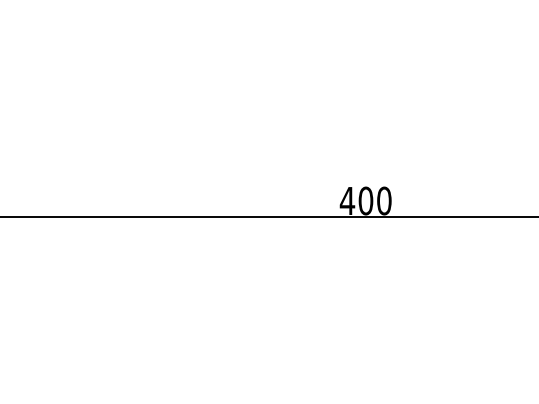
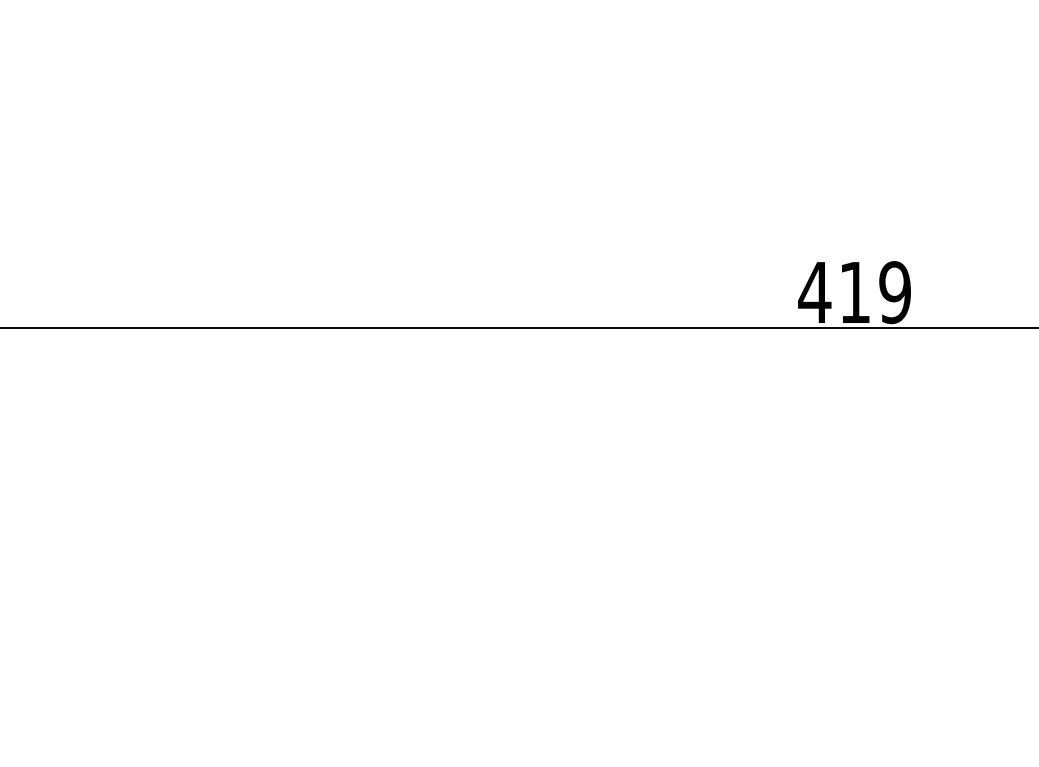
text: (374, 200) -> (873, 291), 400 -> 419

